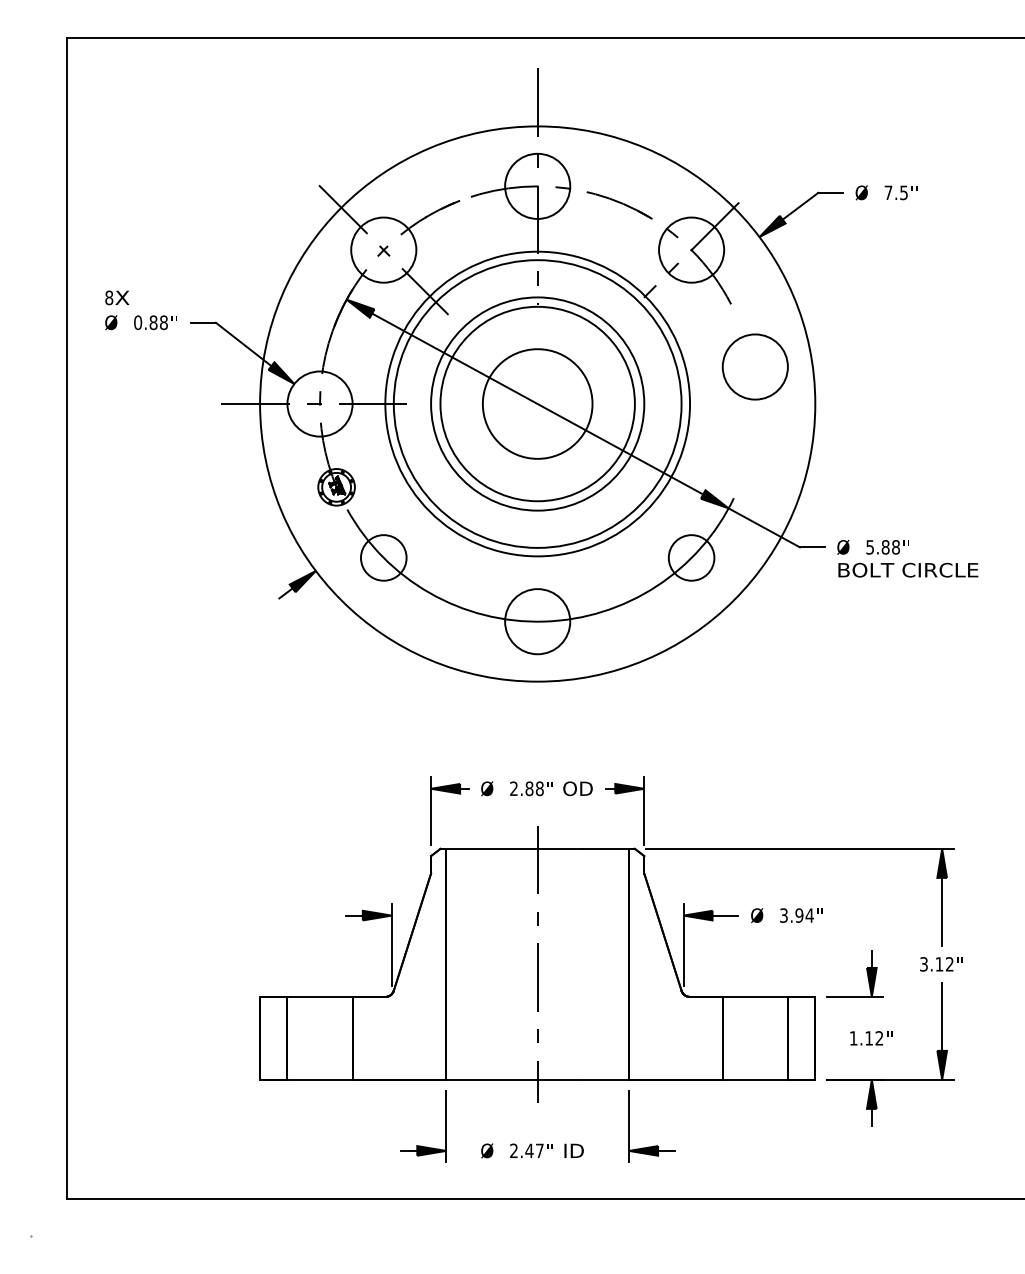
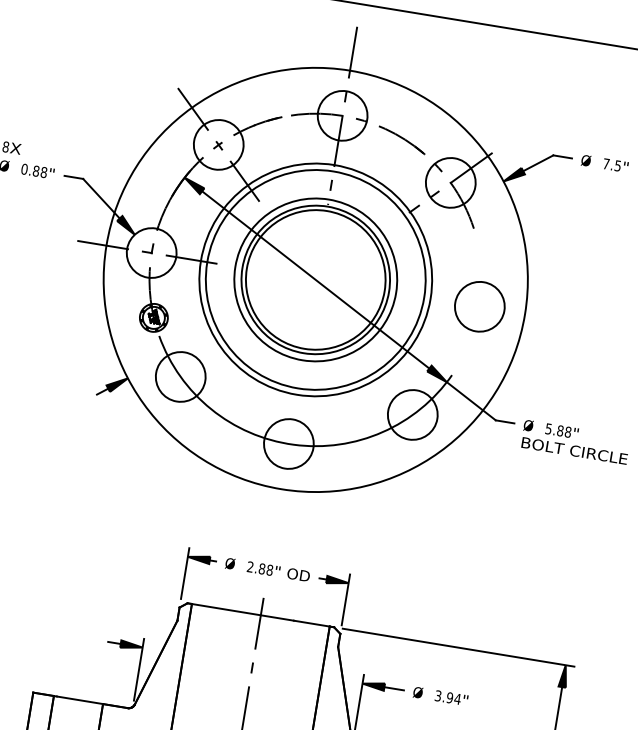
circle: (754, 366) -> (479, 306), moved
circle: (537, 403) -> (315, 279), size x1.67
circle: (383, 557) -> (180, 376), size x1.43
circle: (691, 557) -> (412, 414), size x1.43

